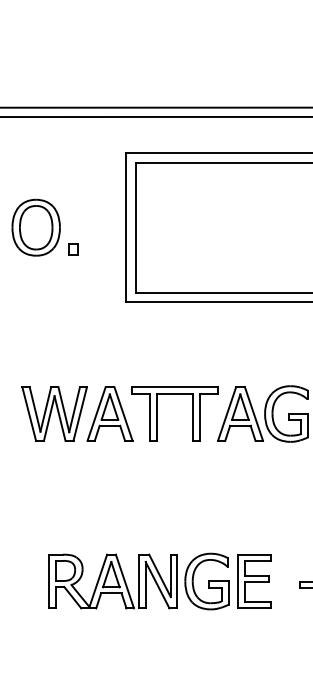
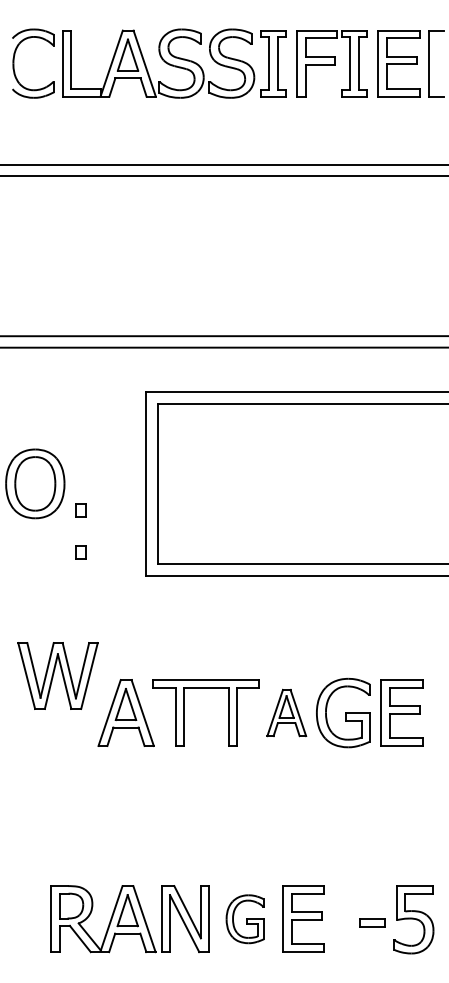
part: (72, 283) -> (80, 552), added
part: (54, 413) -> (57, 675), moved
part: (240, 413) -> (286, 712), size x0.7
part: (206, 581) -> (244, 919), size x0.7

